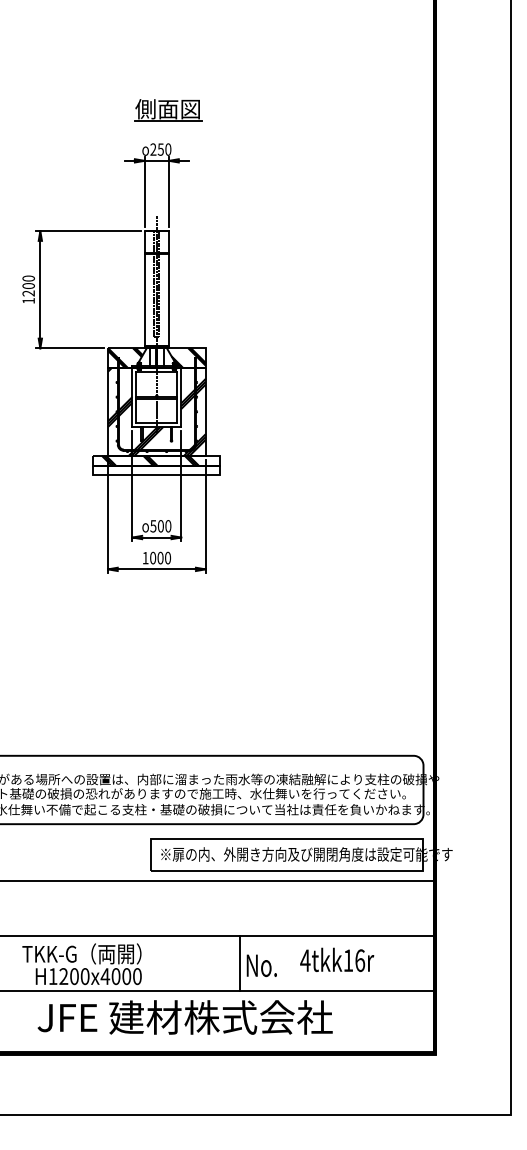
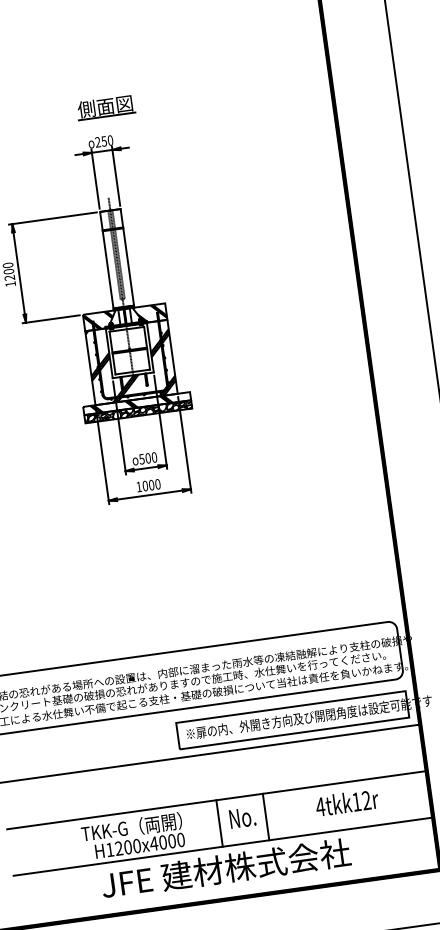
hatch: (156, 470) -> (138, 411), added
text: (360, 960) -> (366, 800), 4tkk16r -> 4tkk12r
line: (185, 963) -> (219, 823), added
text: (261, 965) -> (242, 817), moved

